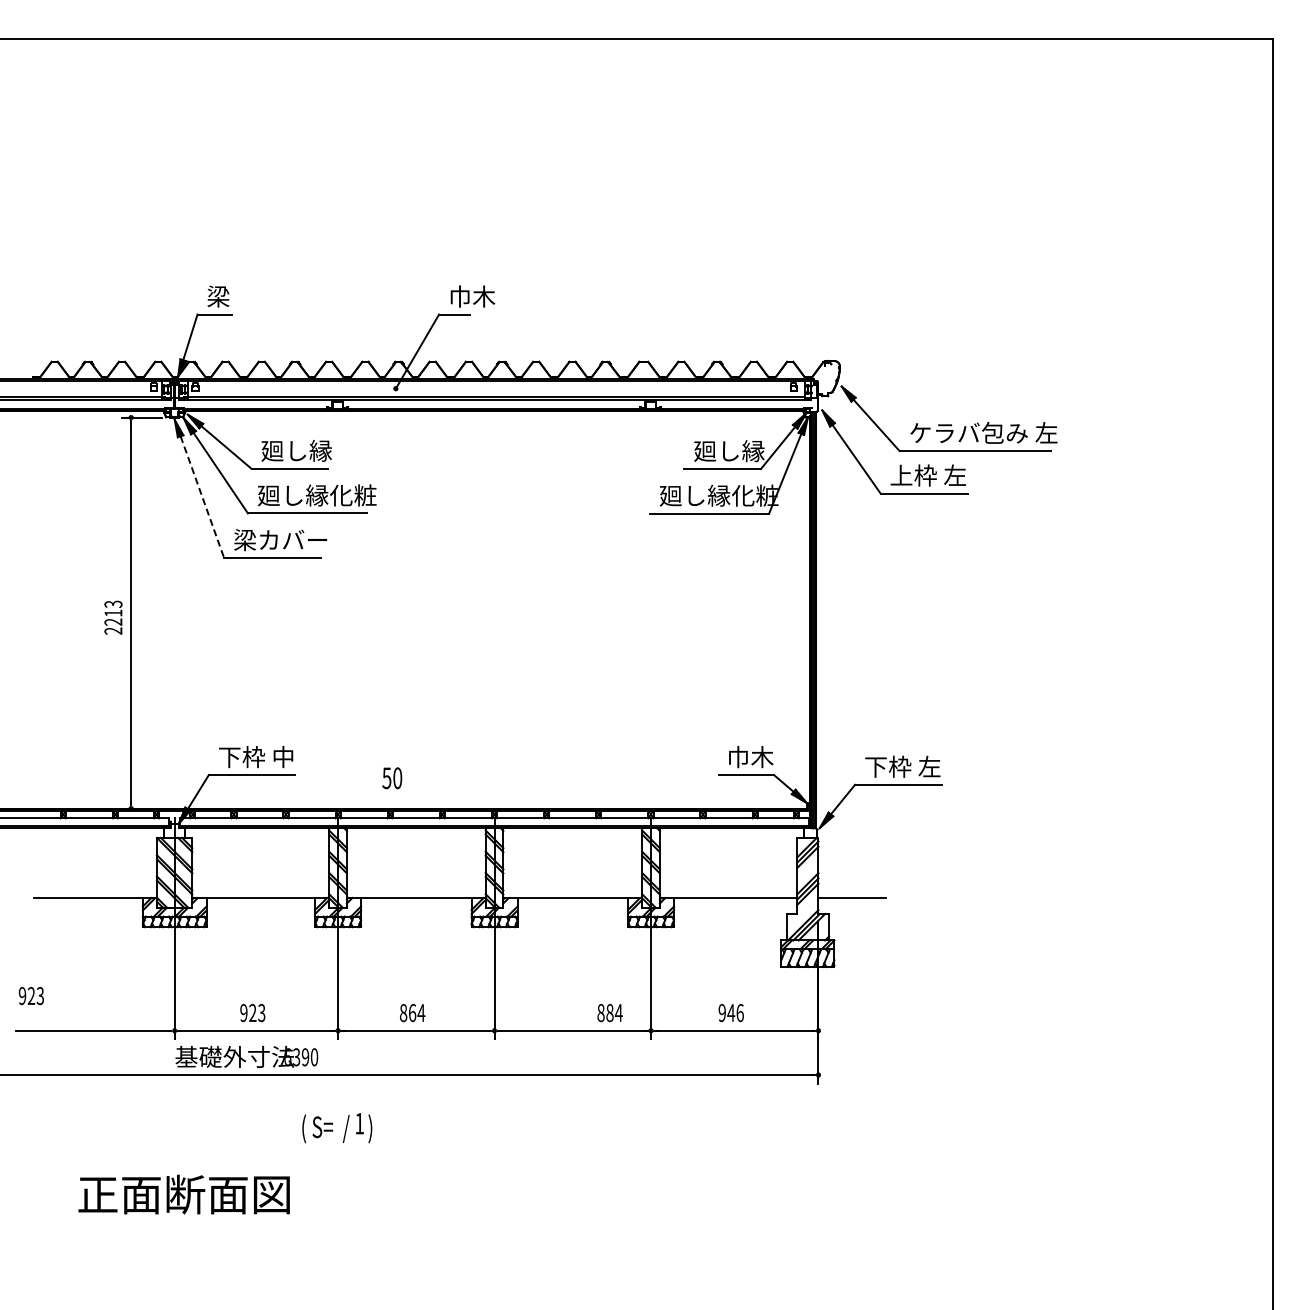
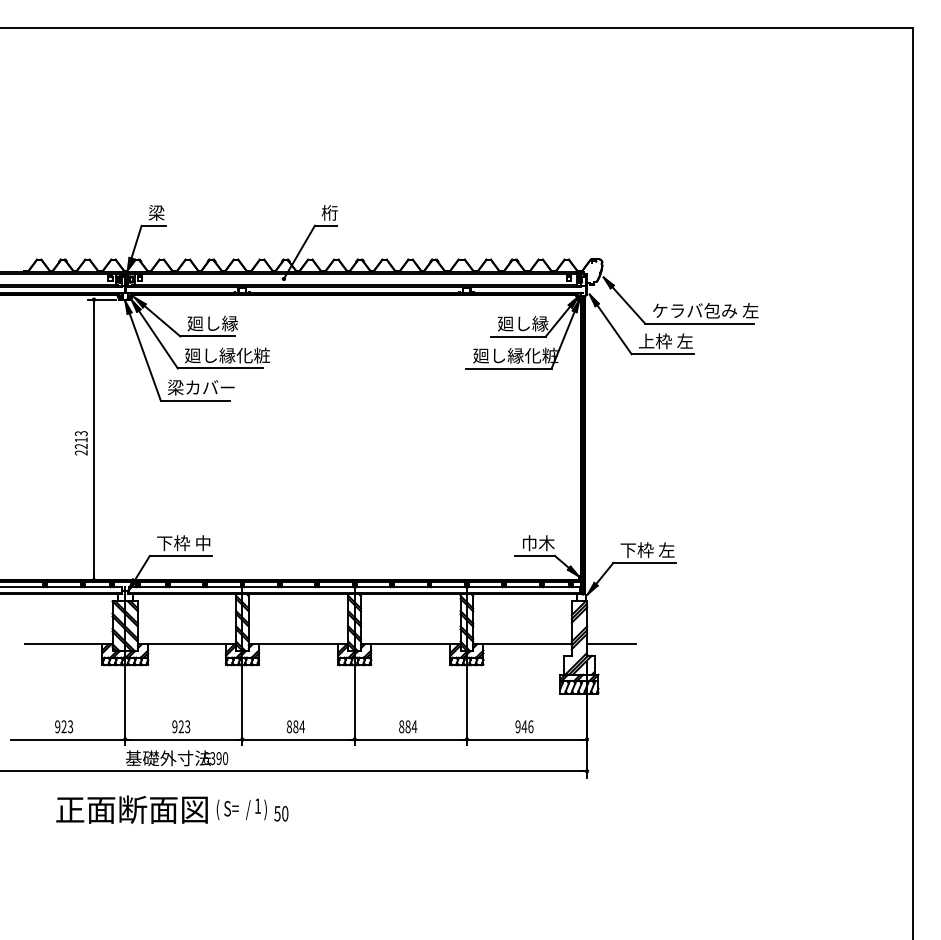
text: (471, 296) -> (338, 212), 巾木 -> 桁
line: (202, 497) -> (145, 357), dashed -> solid
text: (392, 778) -> (281, 813), moved
text: (30, 996) -> (63, 727), moved
text: (412, 1012) -> (295, 726), 864 -> 884
text: (609, 1013) -> (407, 727), moved
text: (183, 1194) -> (131, 809), moved

